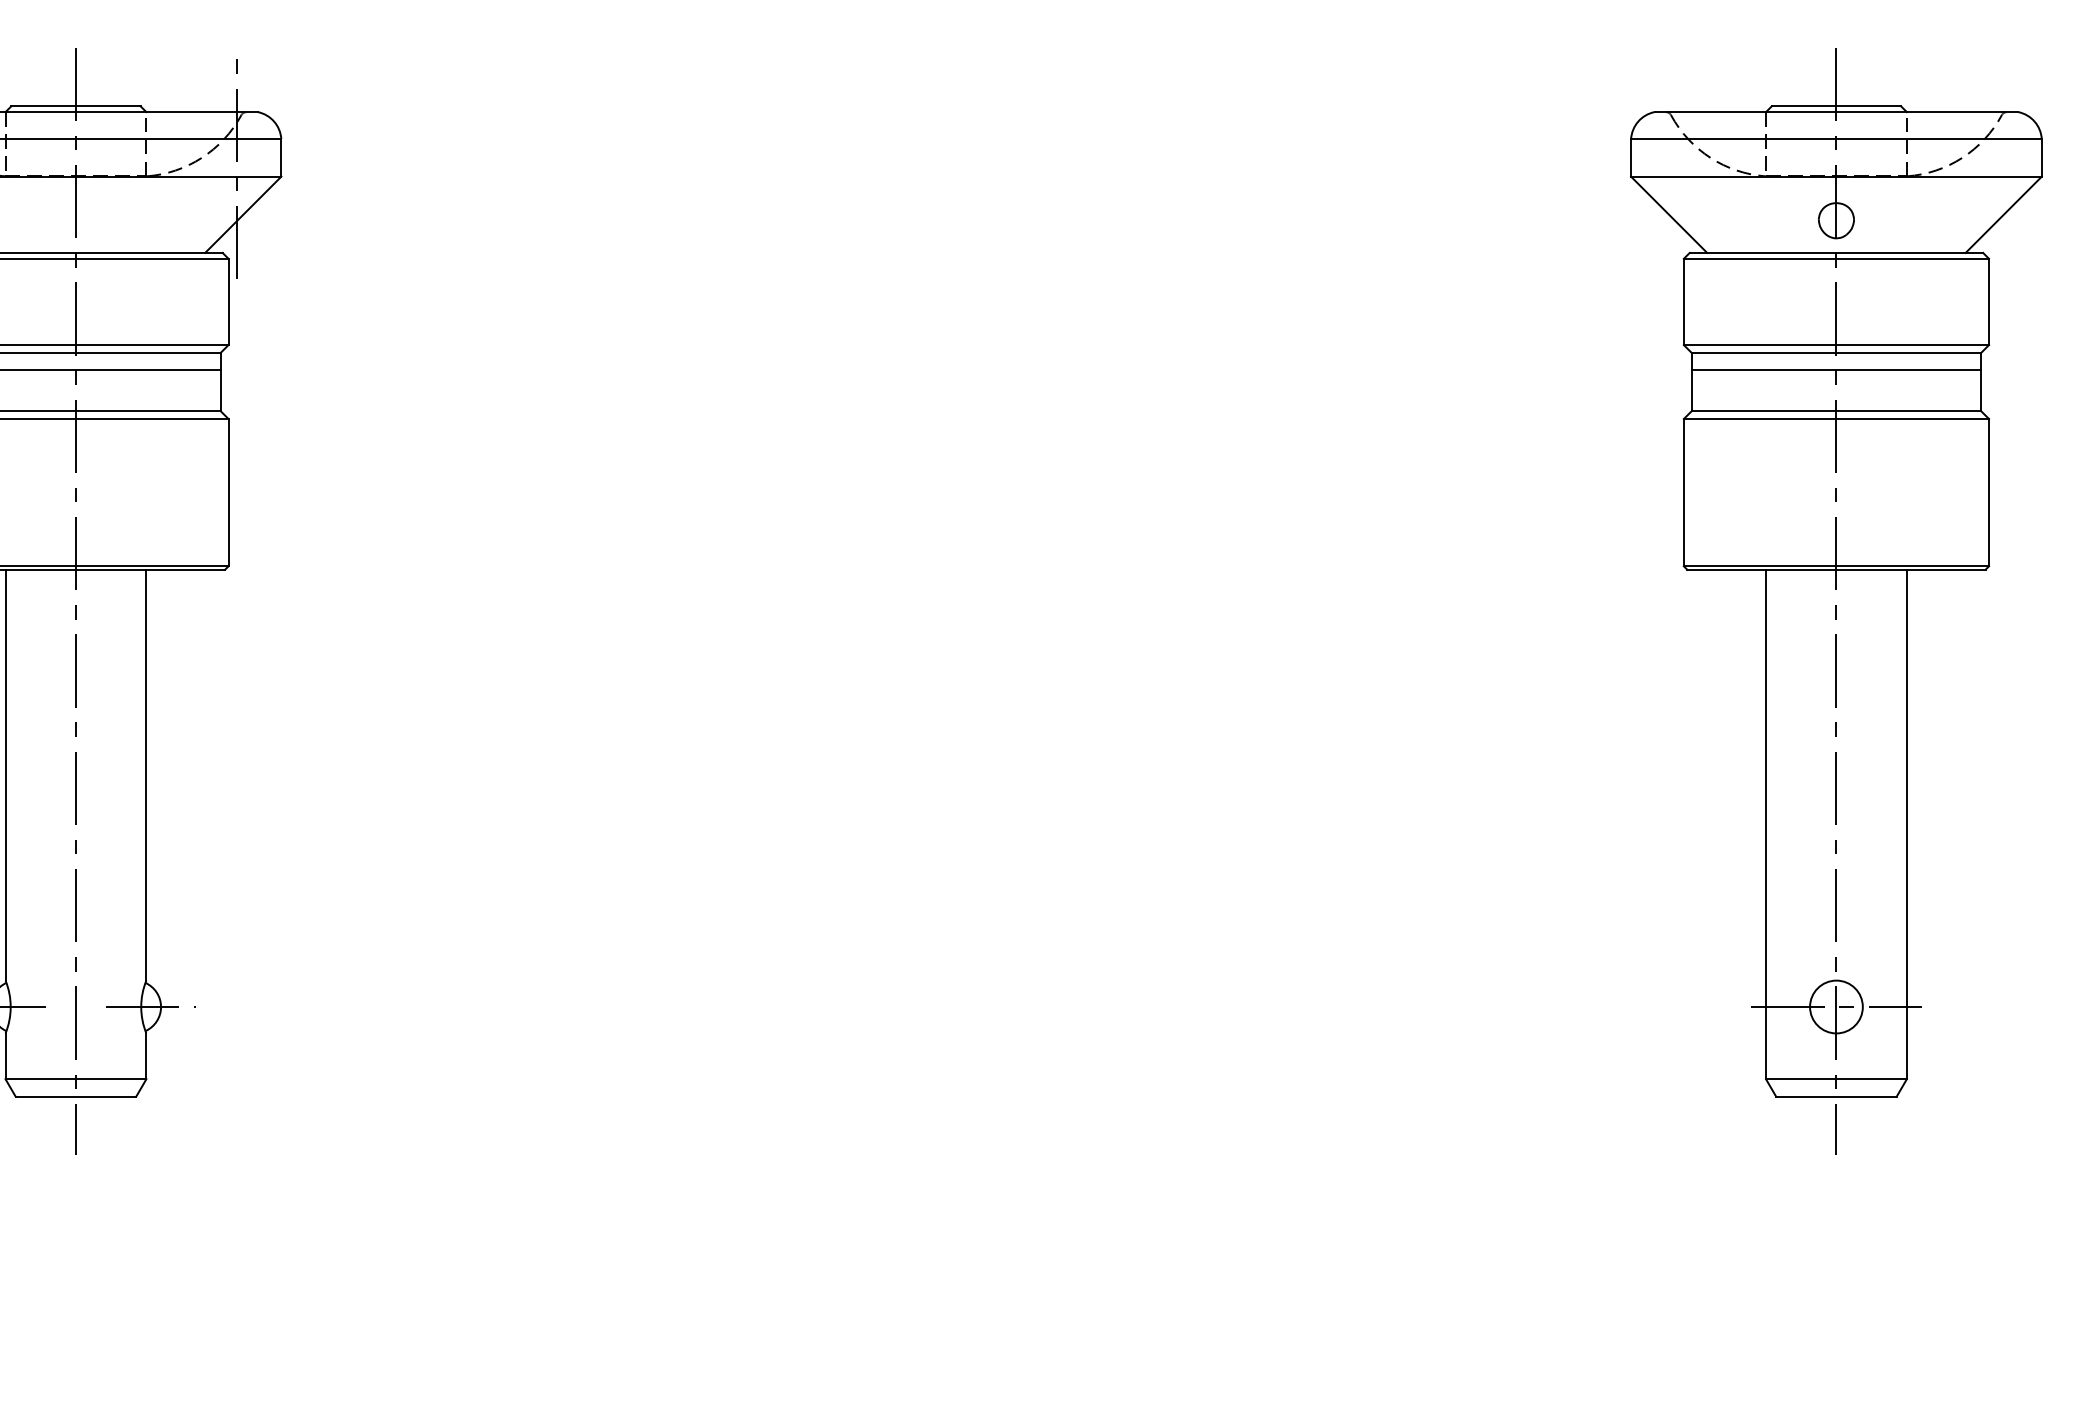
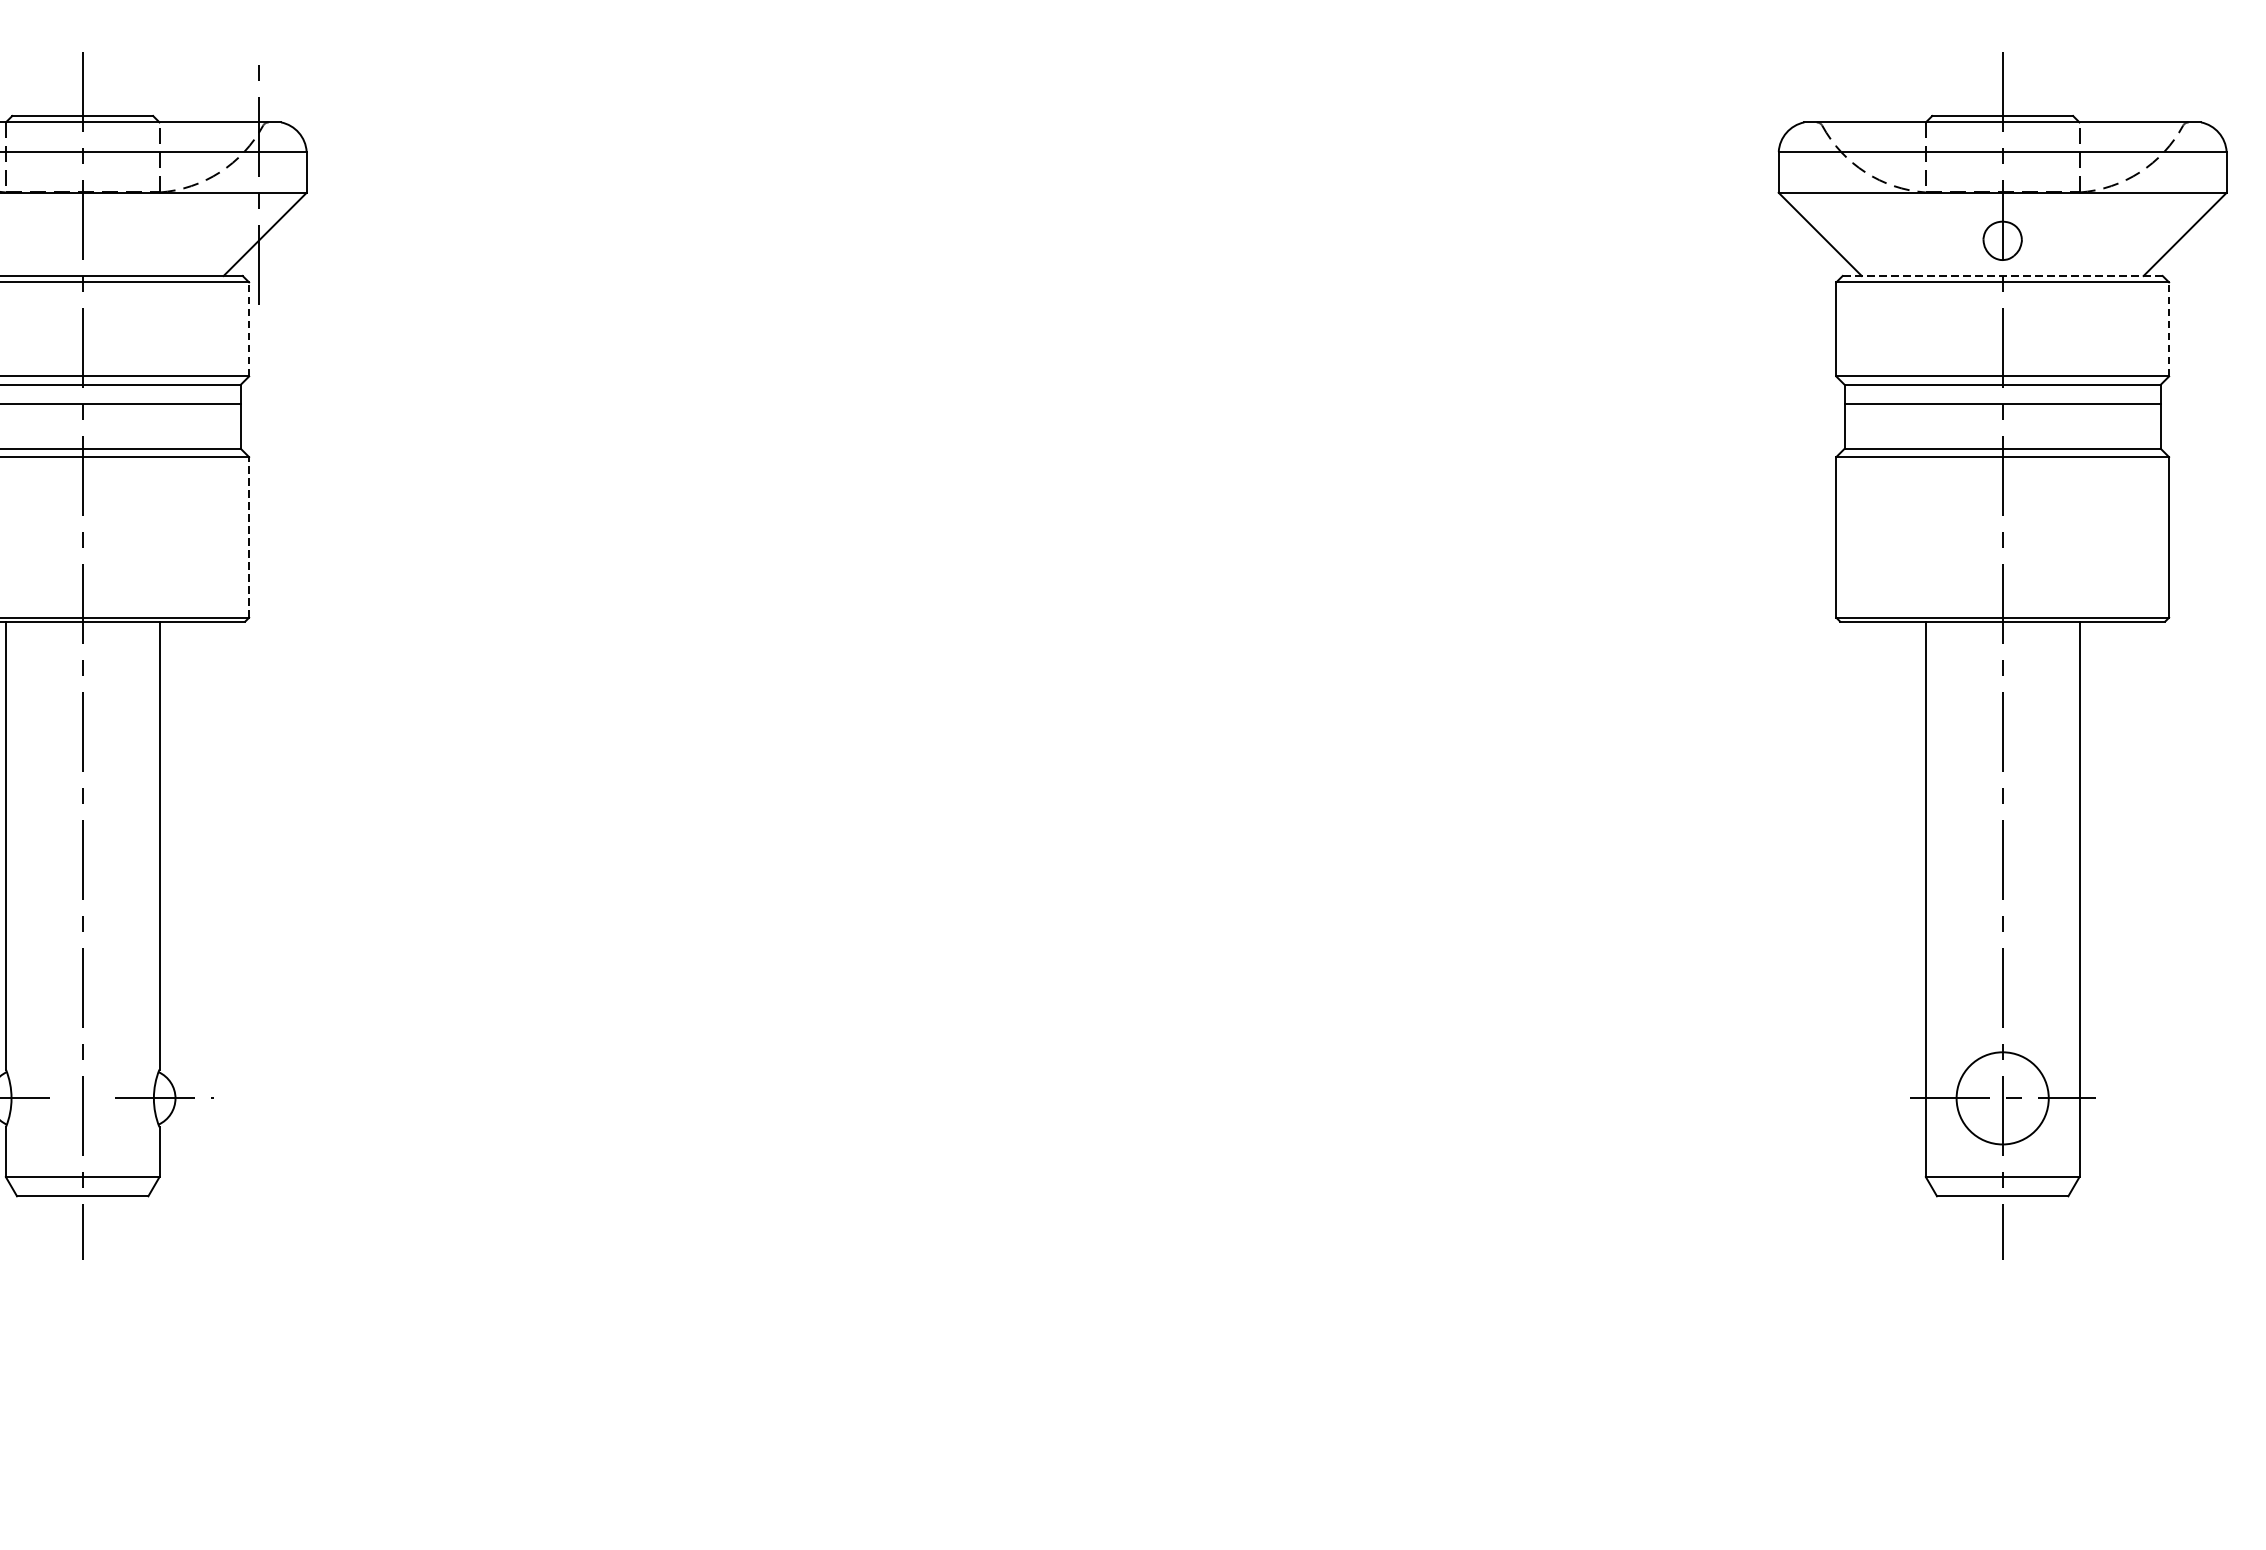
line: (1836, 252) -> (2002, 275), solid -> dashed
line: (228, 301) -> (249, 328), solid -> dashed
line: (1989, 301) -> (2169, 328), solid -> dashed
line: (228, 492) -> (249, 537), solid -> dashed
circle: (1836, 1006) -> (2002, 1097), size x1.6

